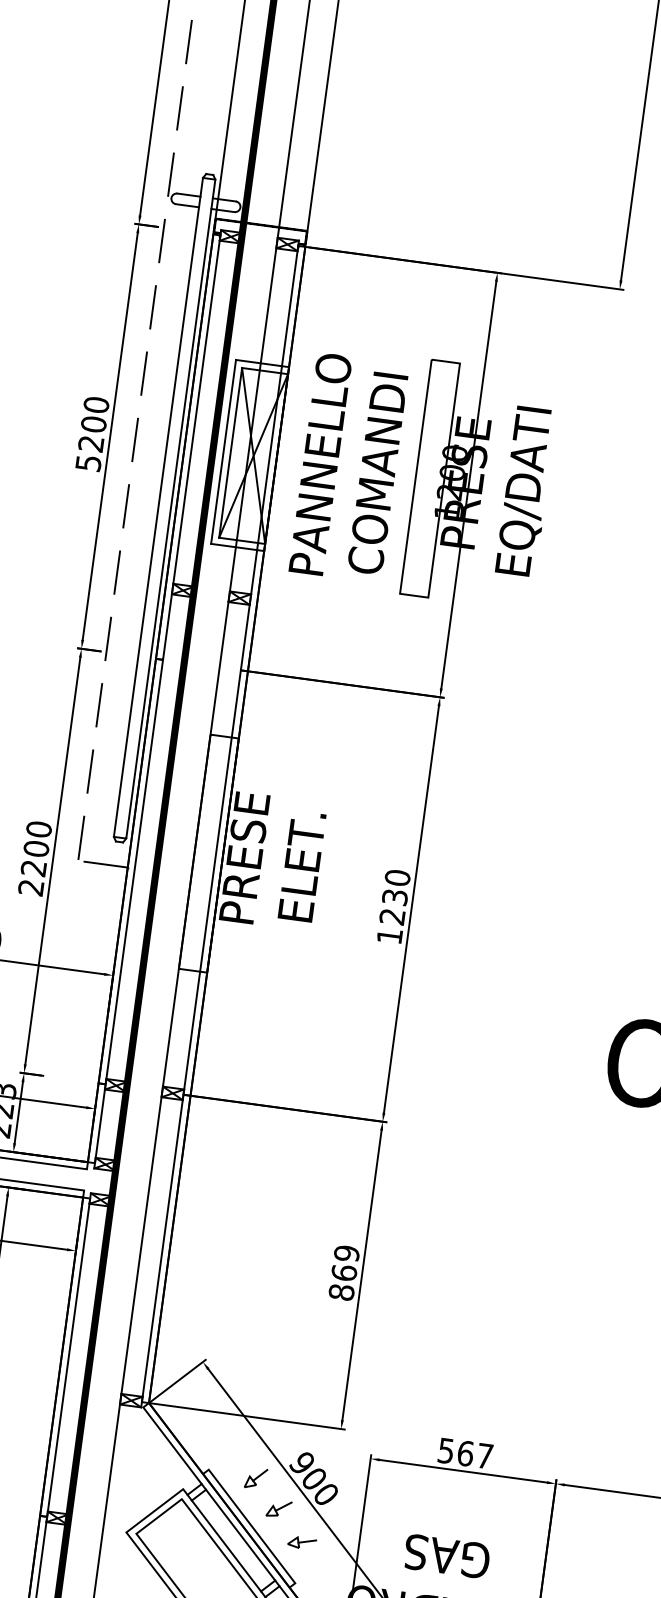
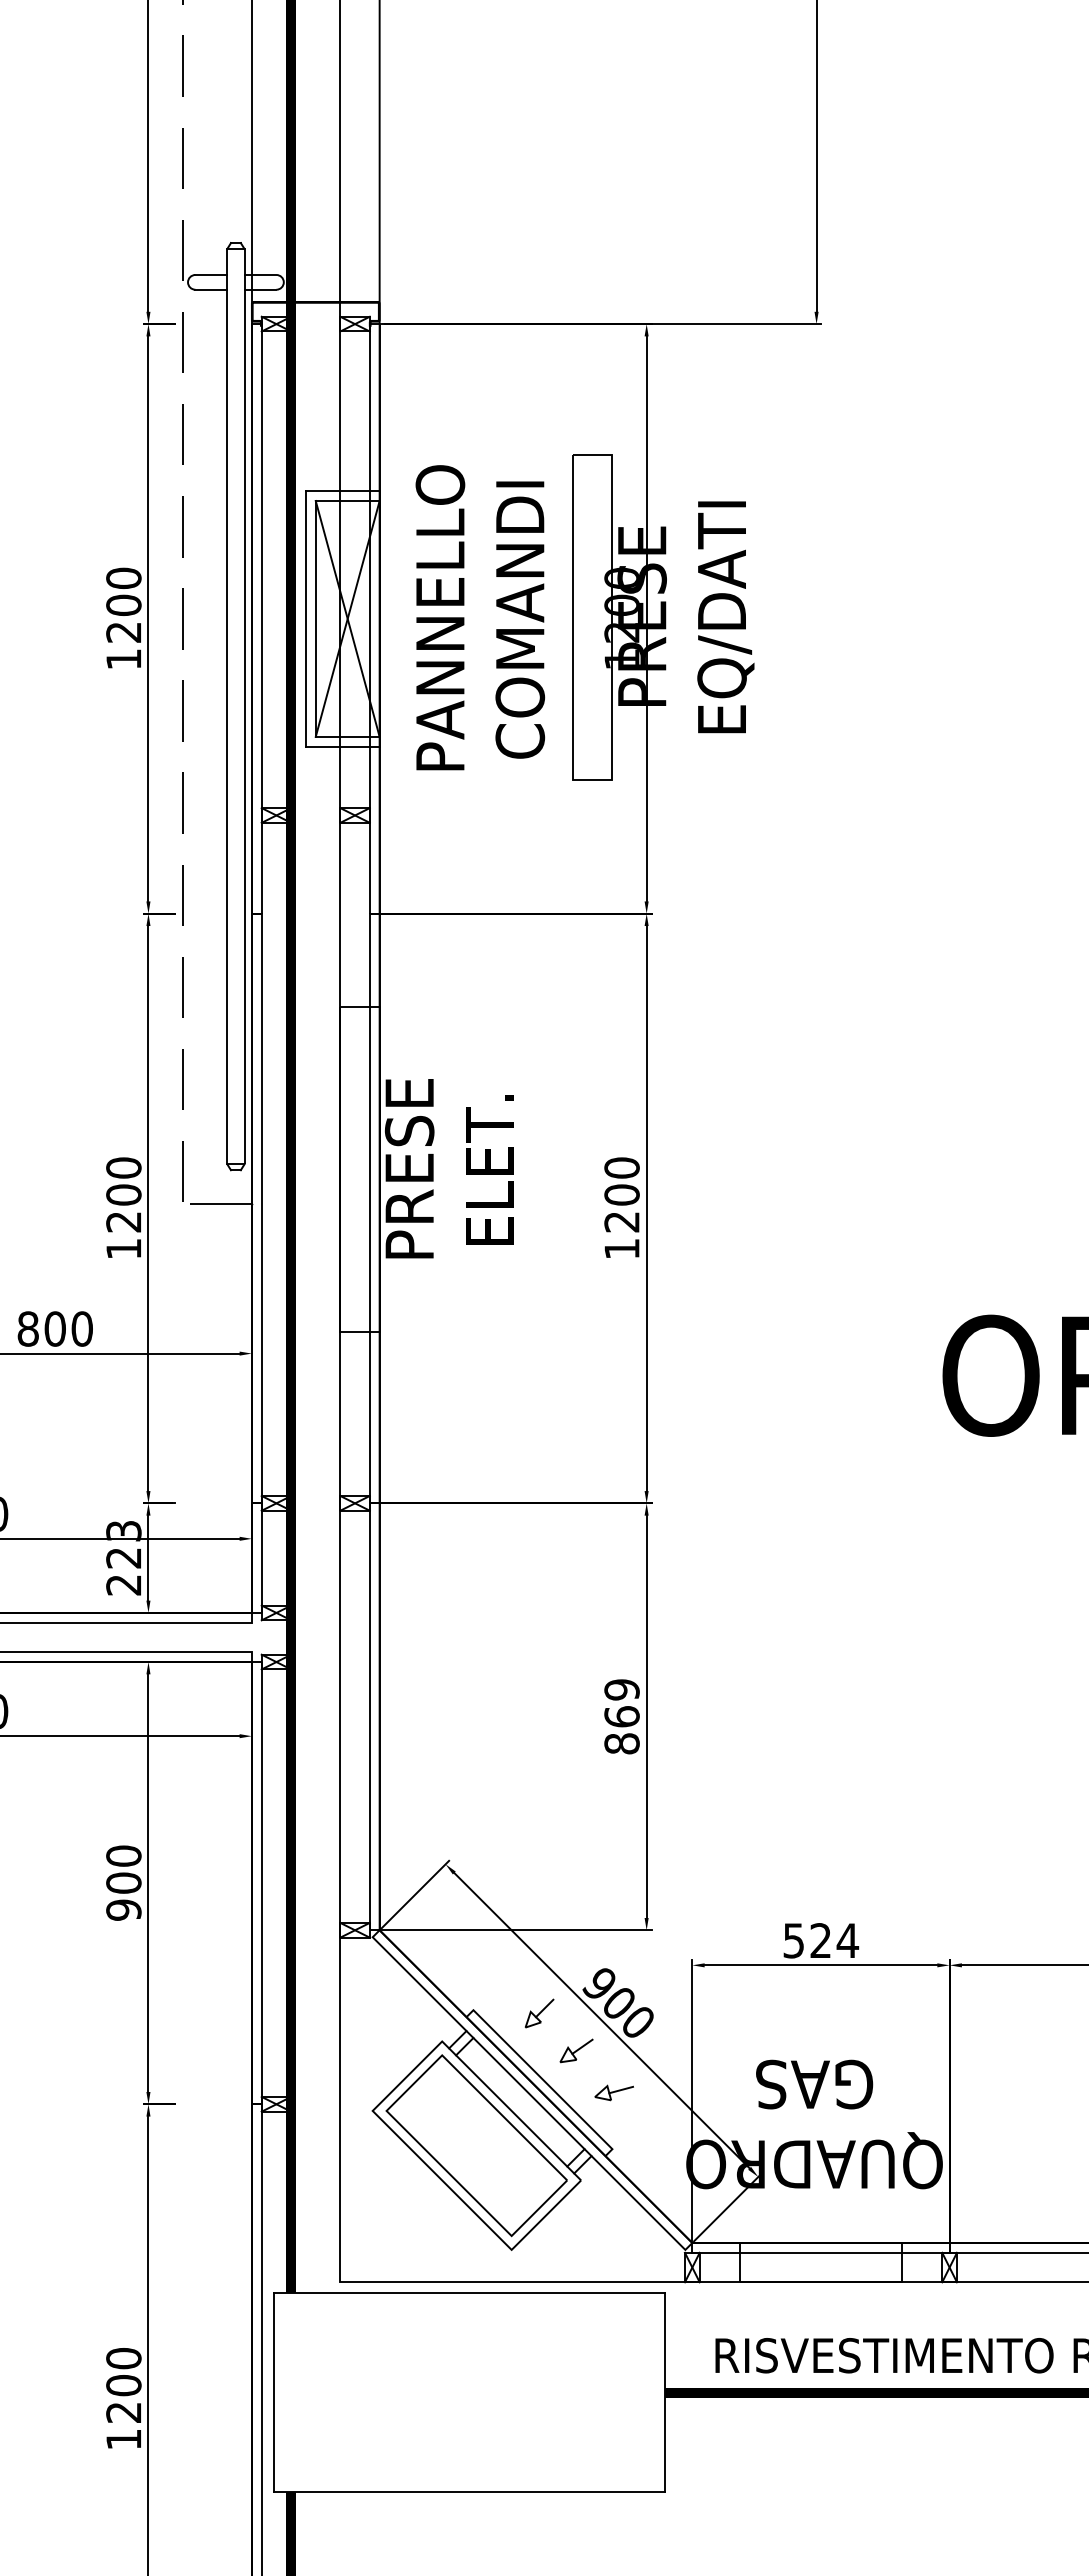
text: (88, 463) -> (123, 659), 5200 -> 1200
text: (30, 888) -> (123, 1249), 2200 -> 1200
text: (394, 896) -> (621, 1194), 1230 -> 1200
text: (475, 1454) -> (834, 1940), 567 -> 524

